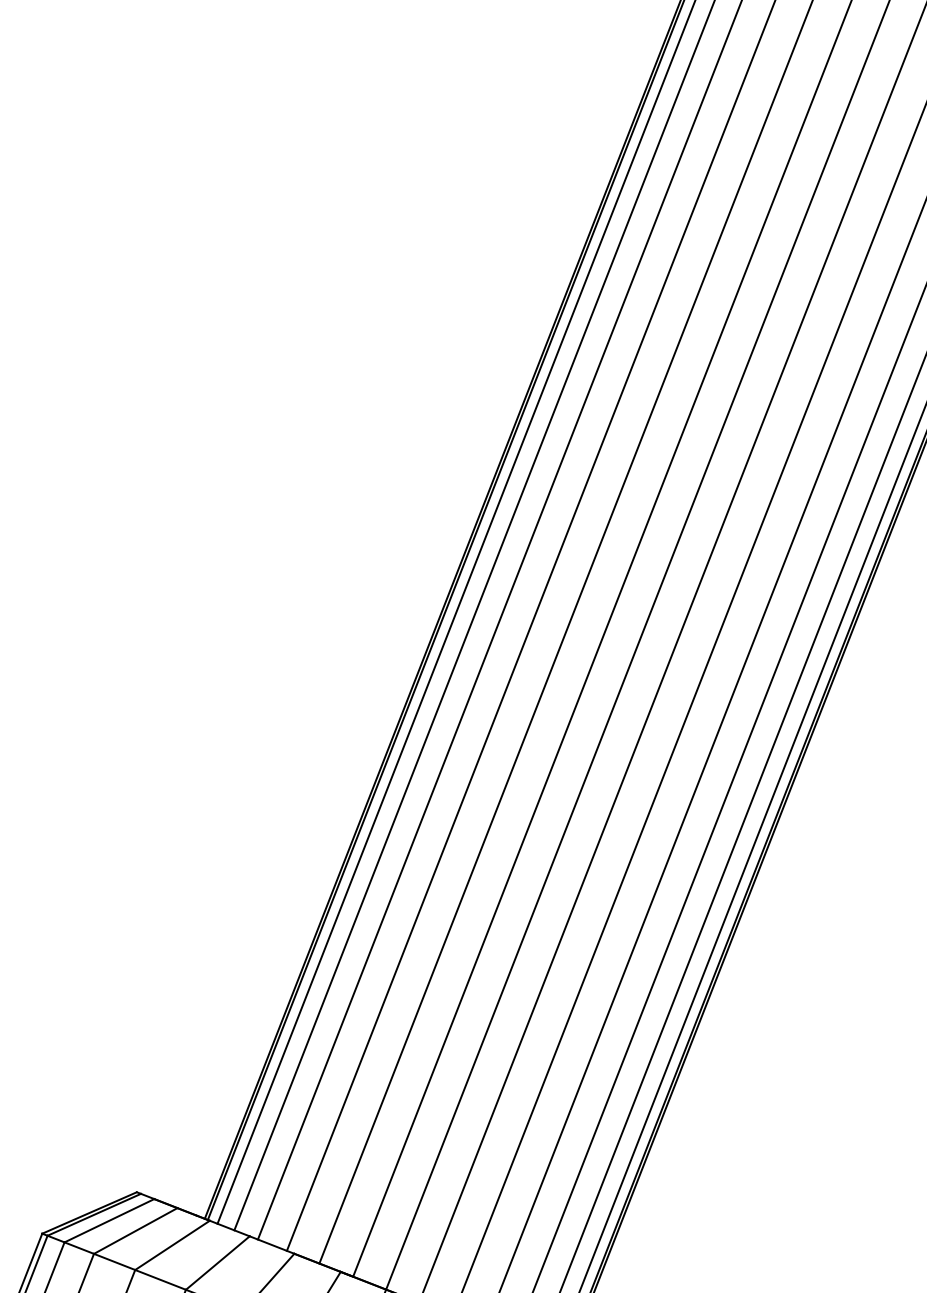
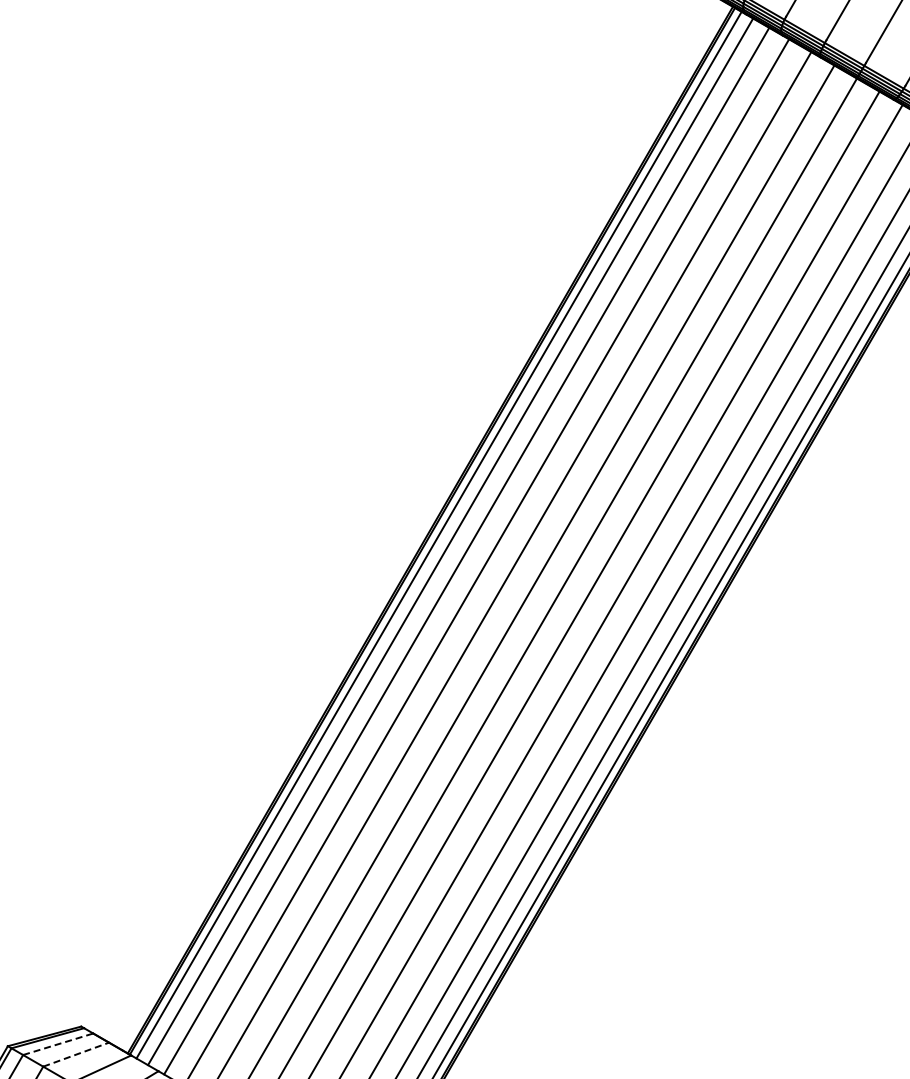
line: (109, 1220) -> (58, 1044), solid -> dashed
line: (136, 1230) -> (76, 1054), solid -> dashed

